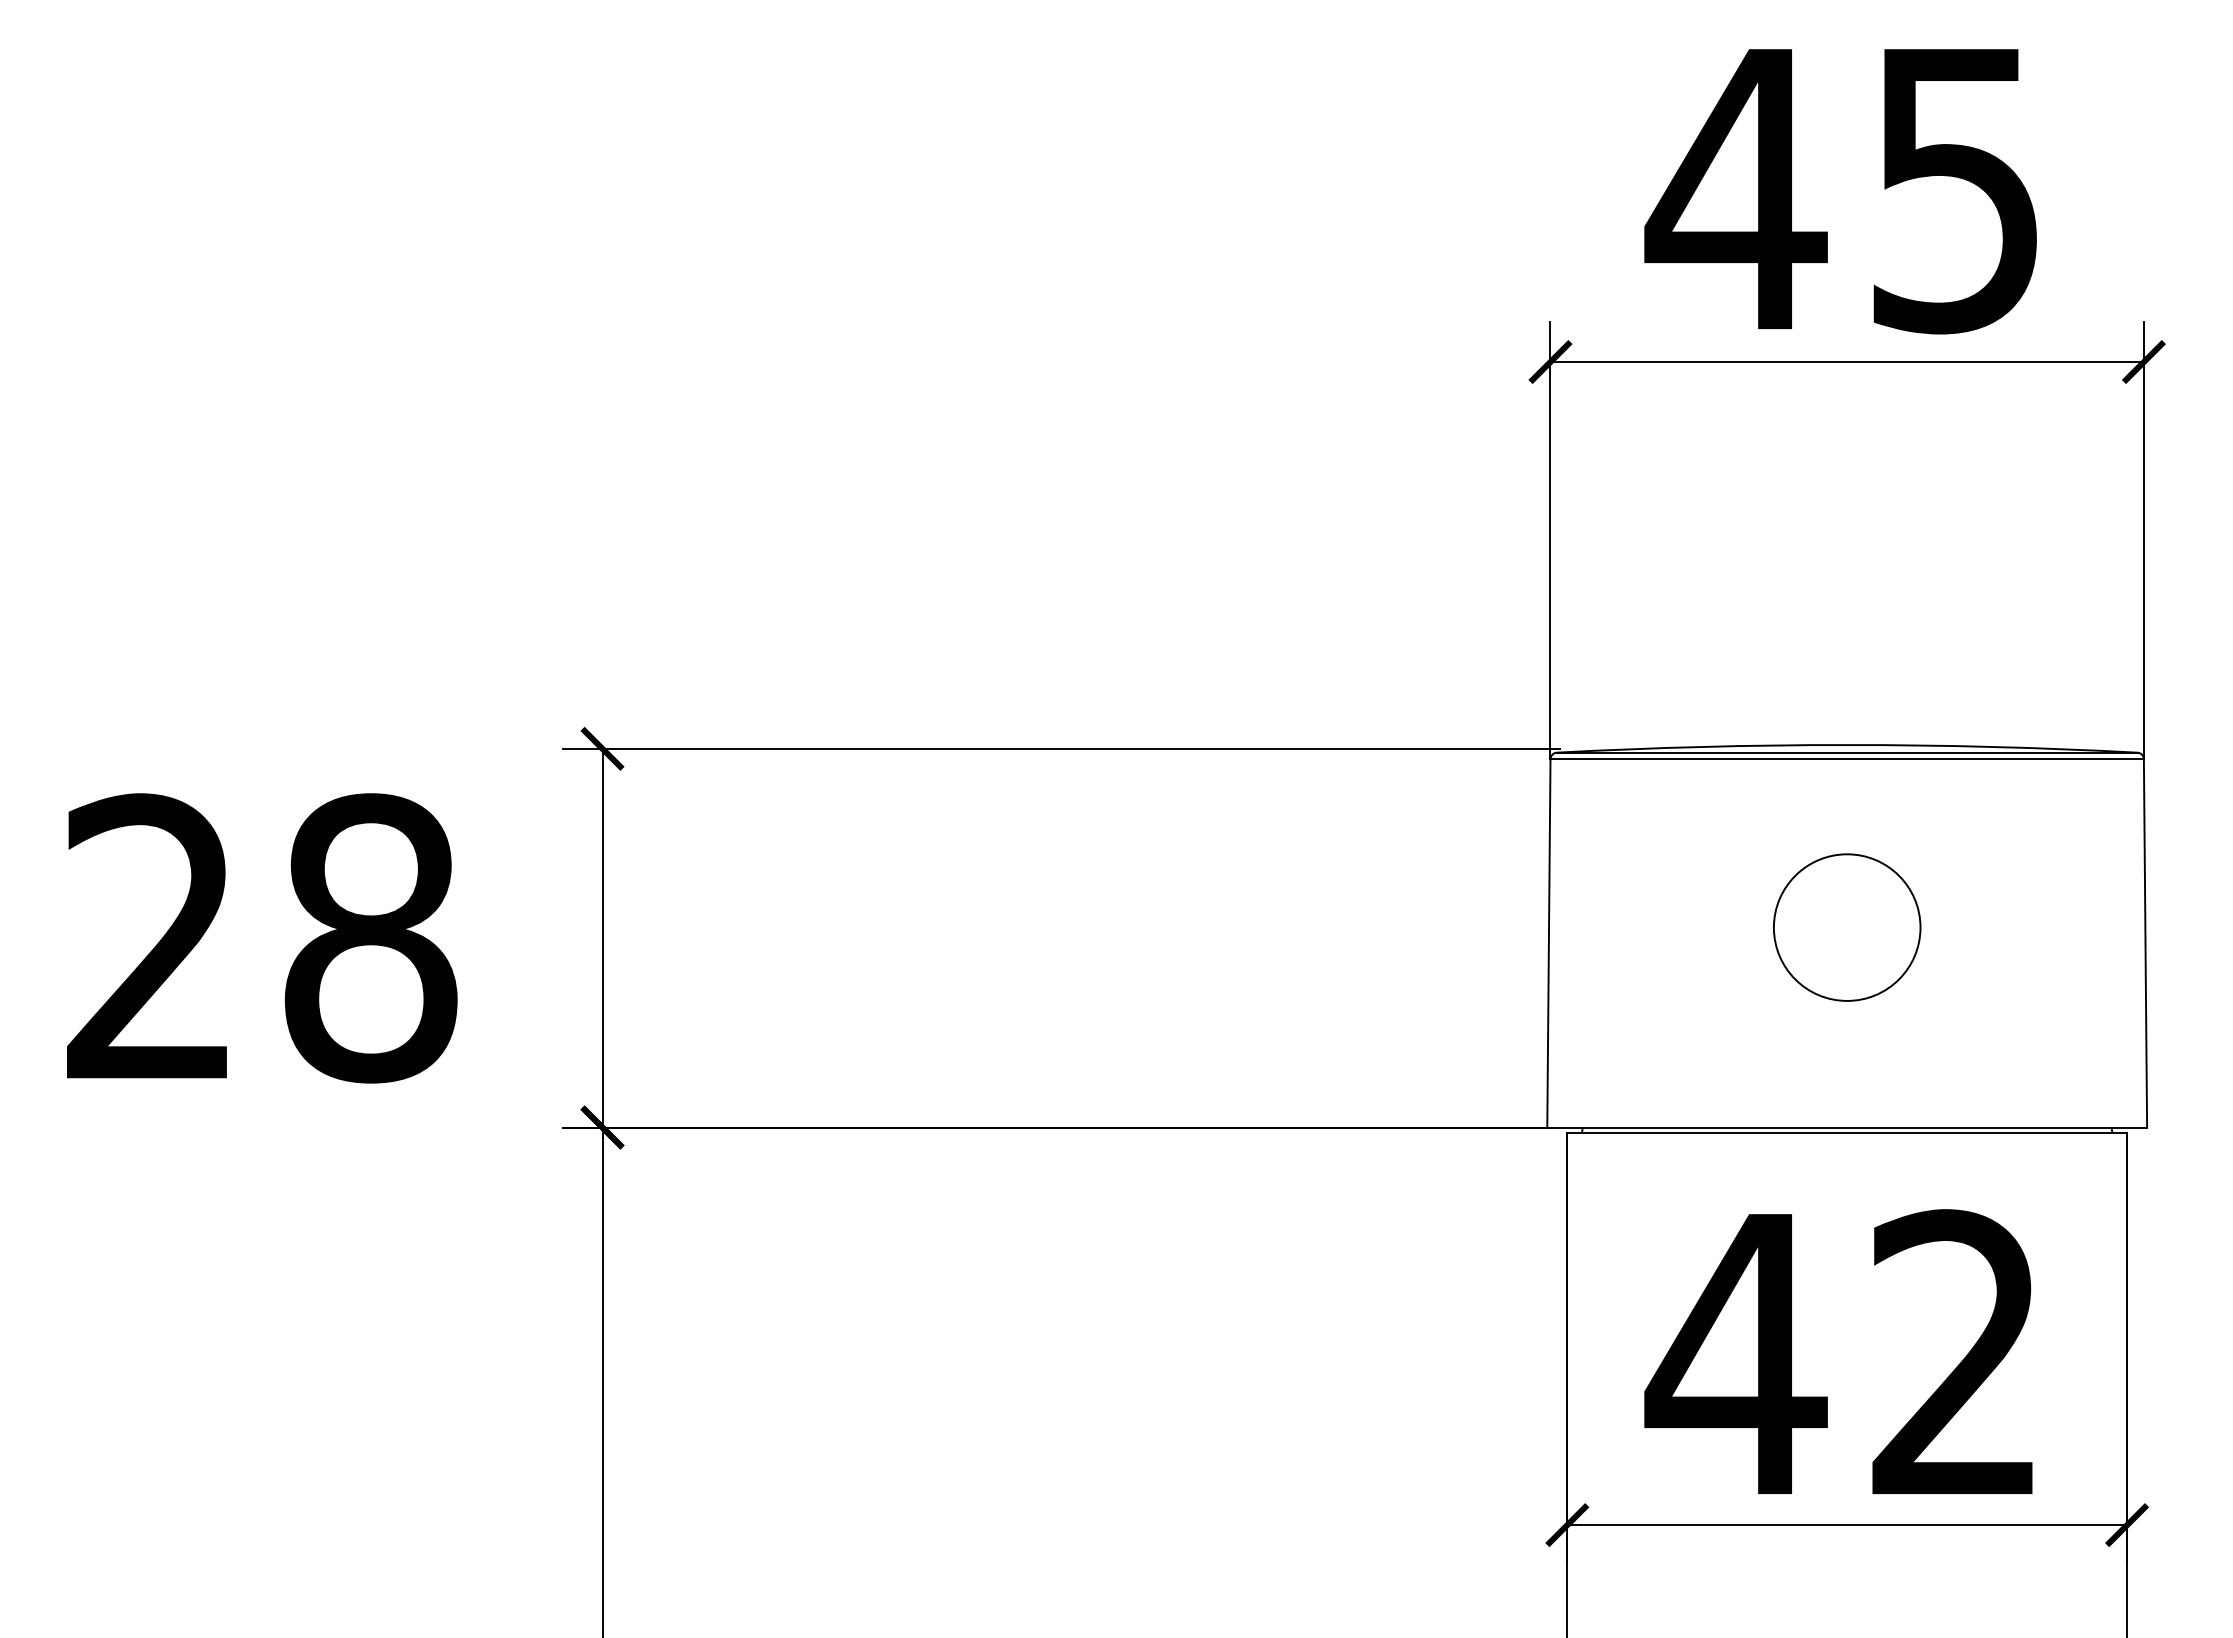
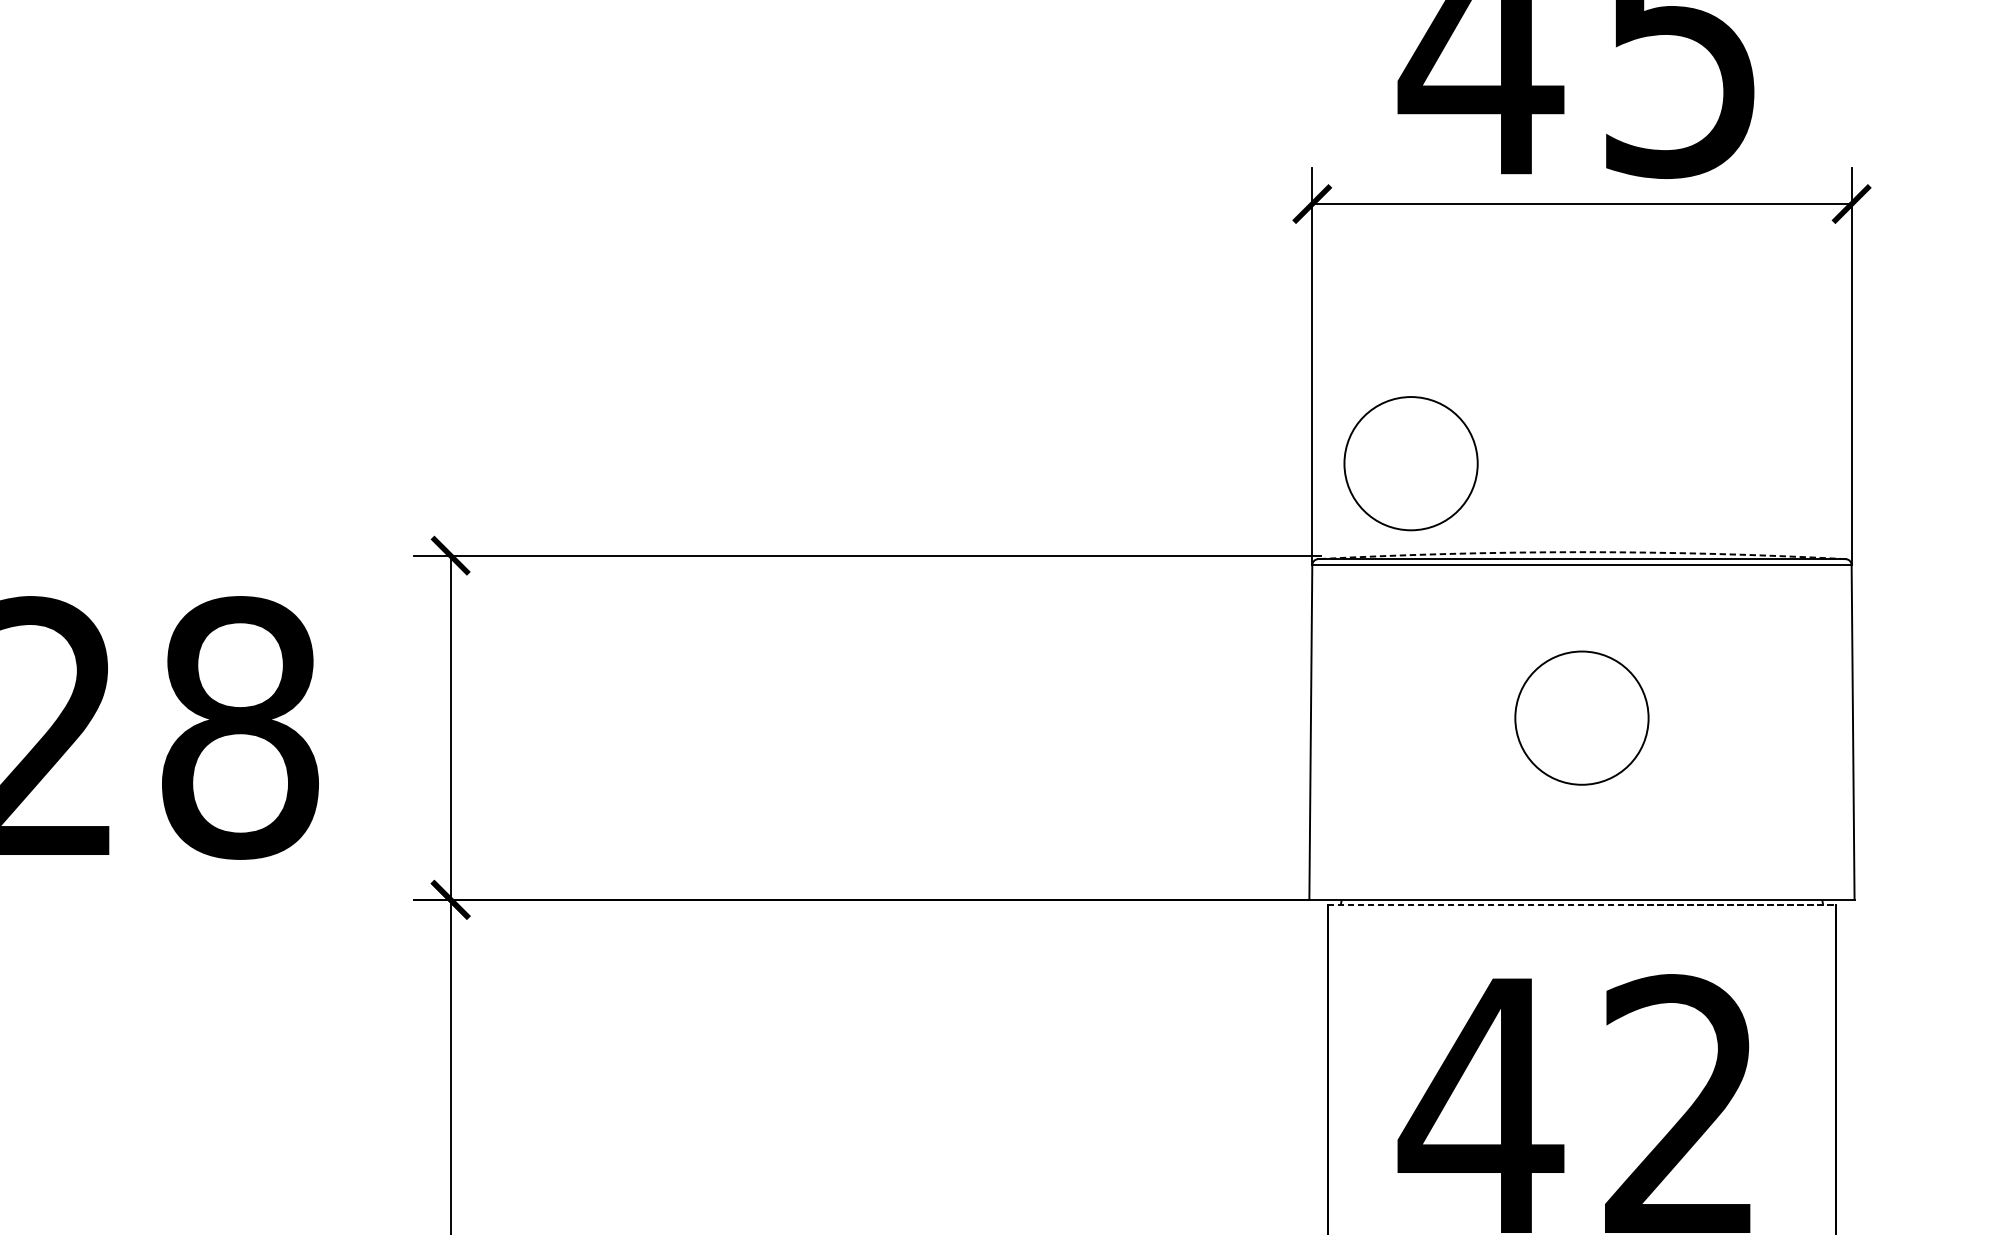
circle: (1659, 647) -> (1411, 463), added
arc: (1847, 745) -> (1582, 552), solid -> dashed
line: (1847, 1132) -> (1582, 904), solid -> dashed

